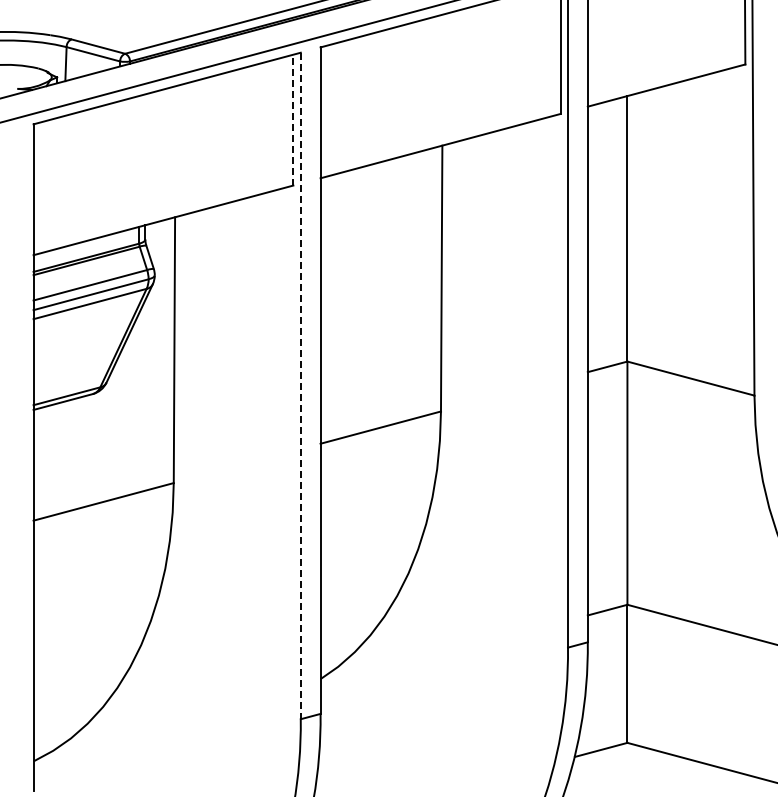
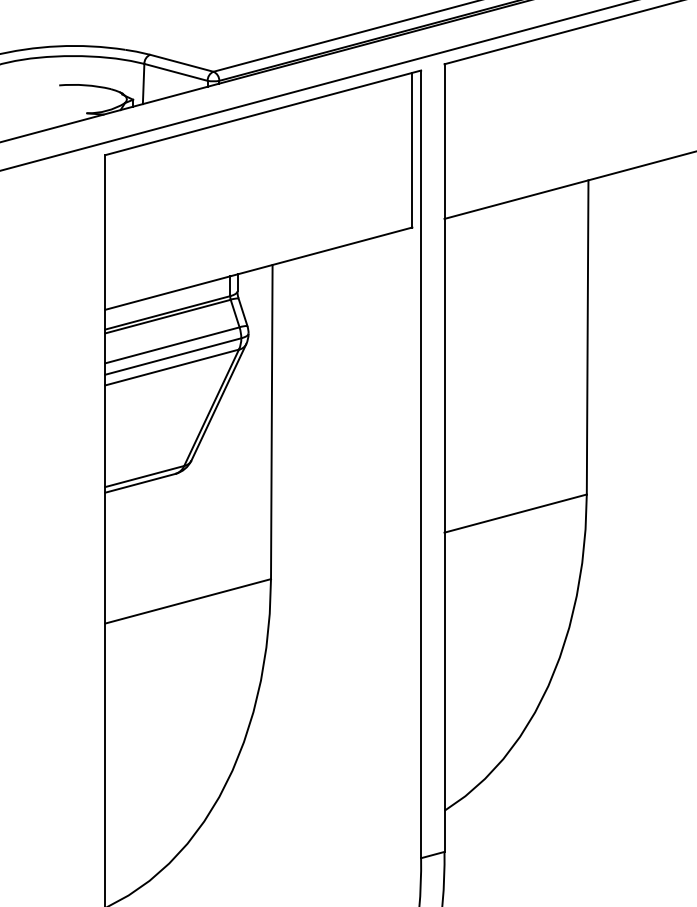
line: (293, 119) -> (412, 149), dashed -> solid
line: (300, 386) -> (420, 464), dashed -> solid

